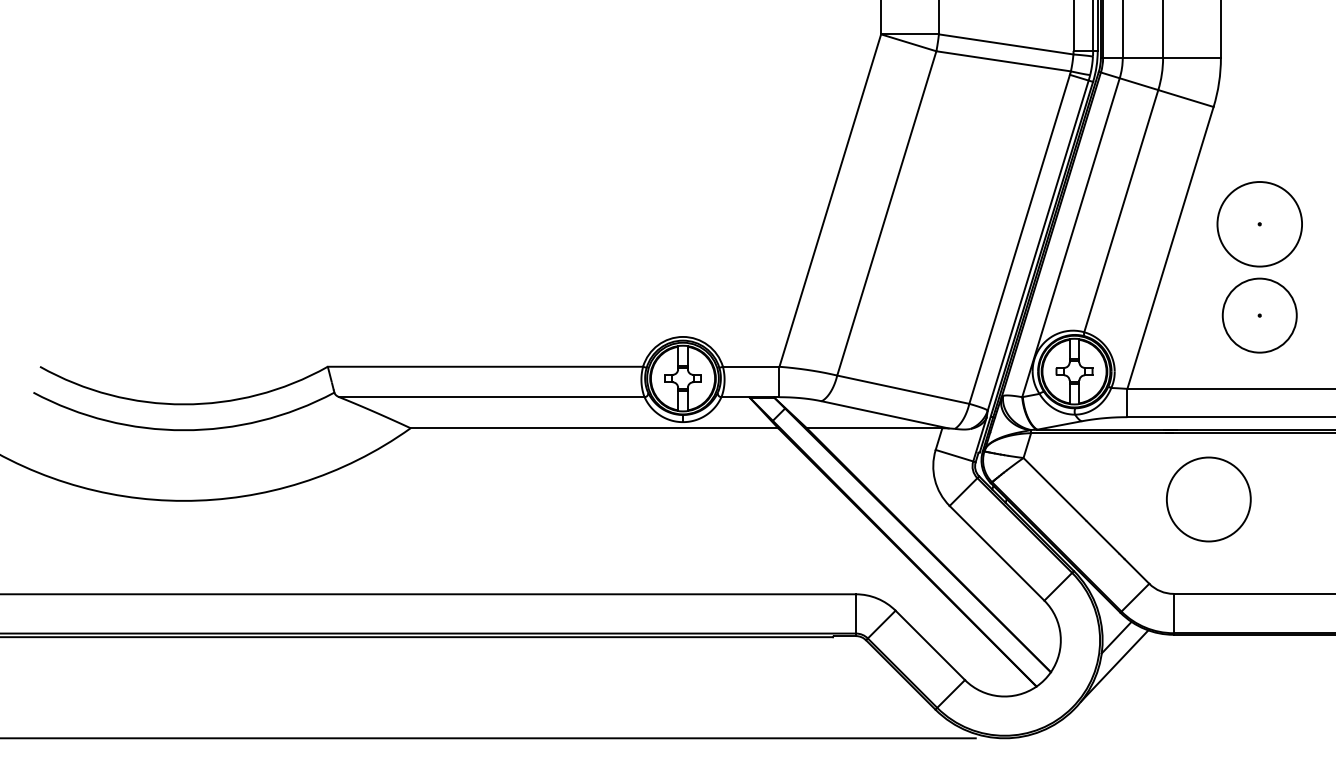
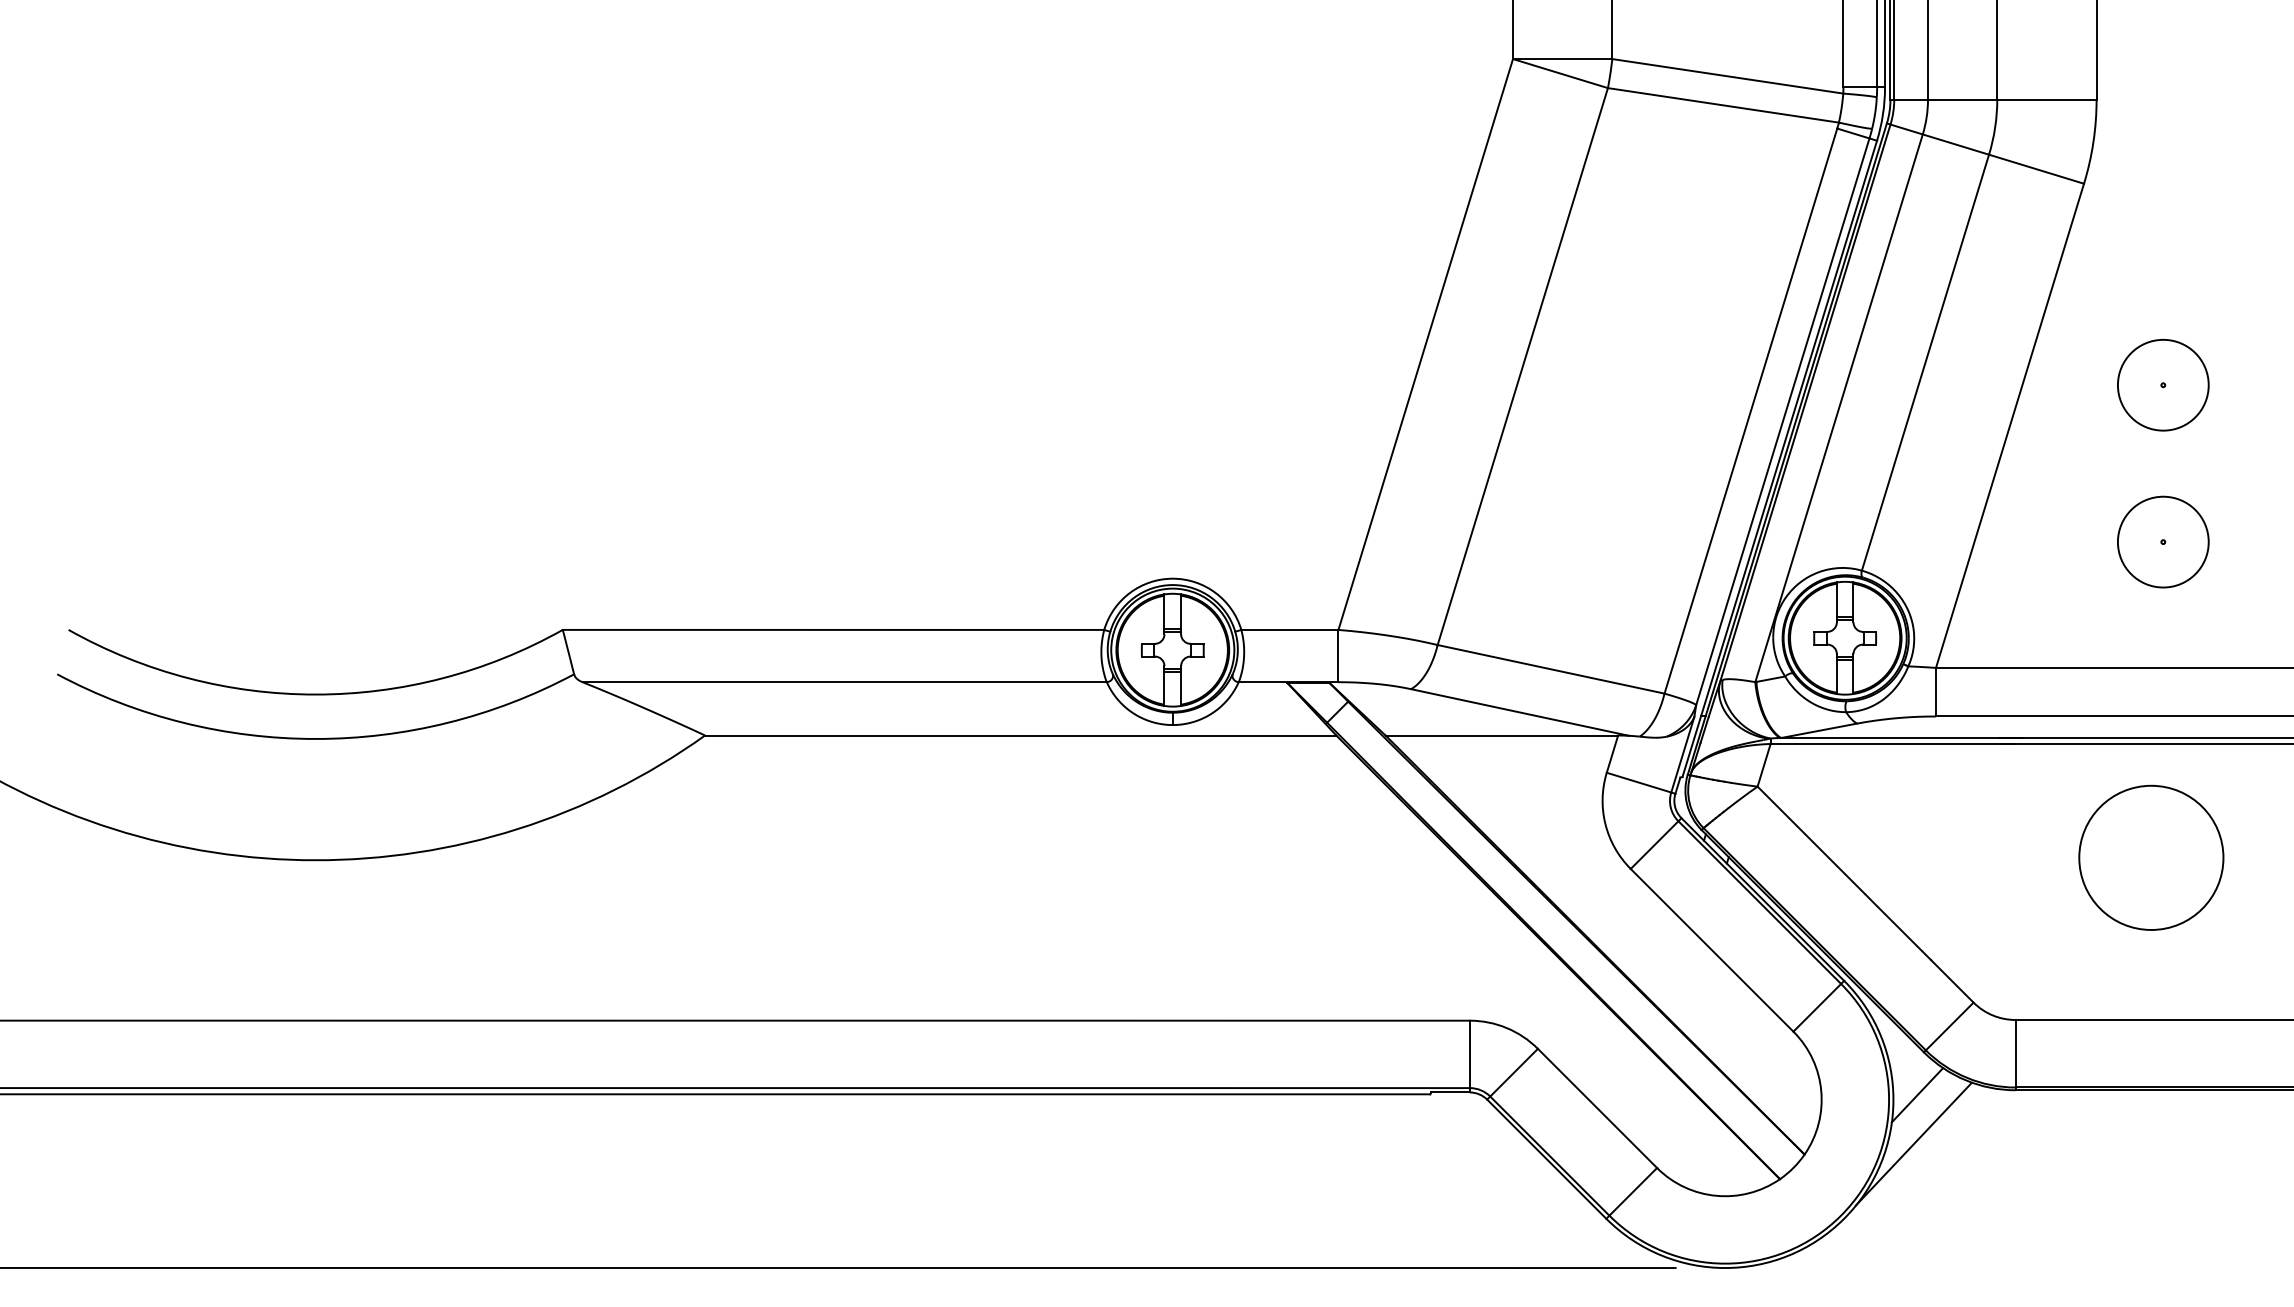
circle: (1259, 223) -> (2162, 383), size x0.62
circle: (1259, 315) -> (2162, 541), size x0.71
circle: (1208, 499) -> (2150, 857), moved

